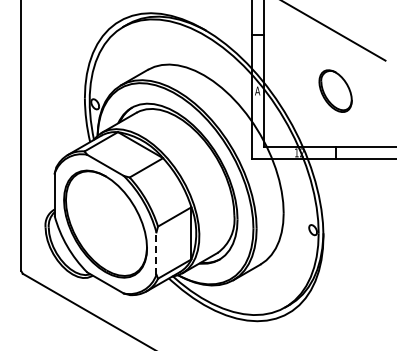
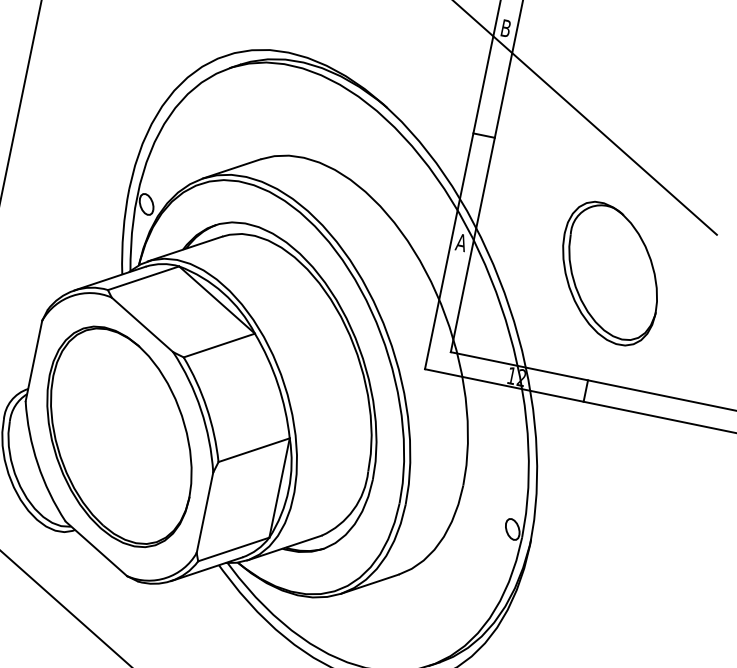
part: (335, 90) -> (609, 272), size x1.67
line: (156, 253) -> (205, 512), dashed -> solid

